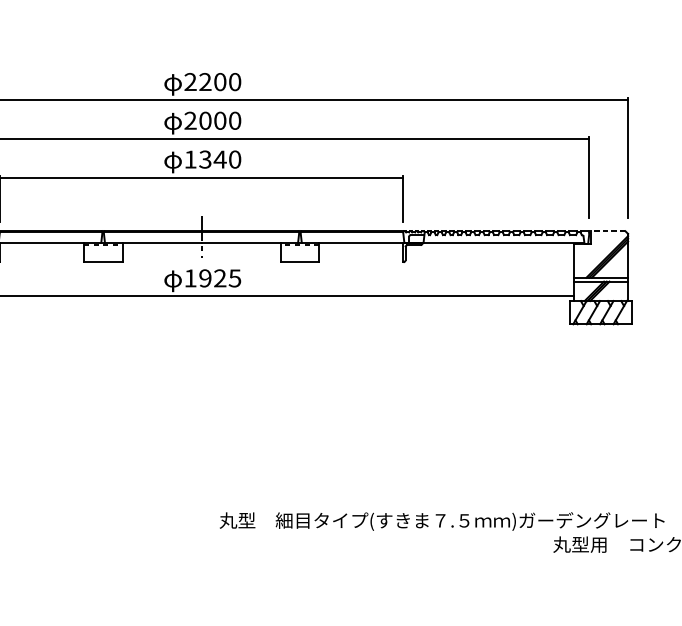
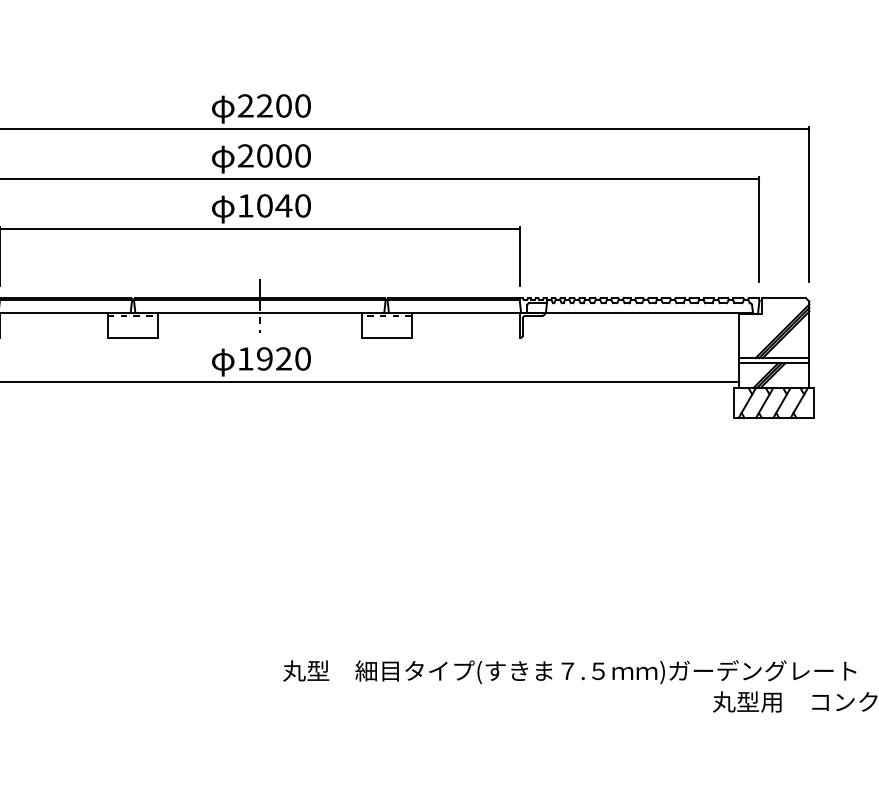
text: (205, 159) -> (264, 205), 1340 -> 1040
line: (608, 231) -> (783, 298), dashed -> solid
text: (234, 278) -> (302, 358), 1925 -> 1920

